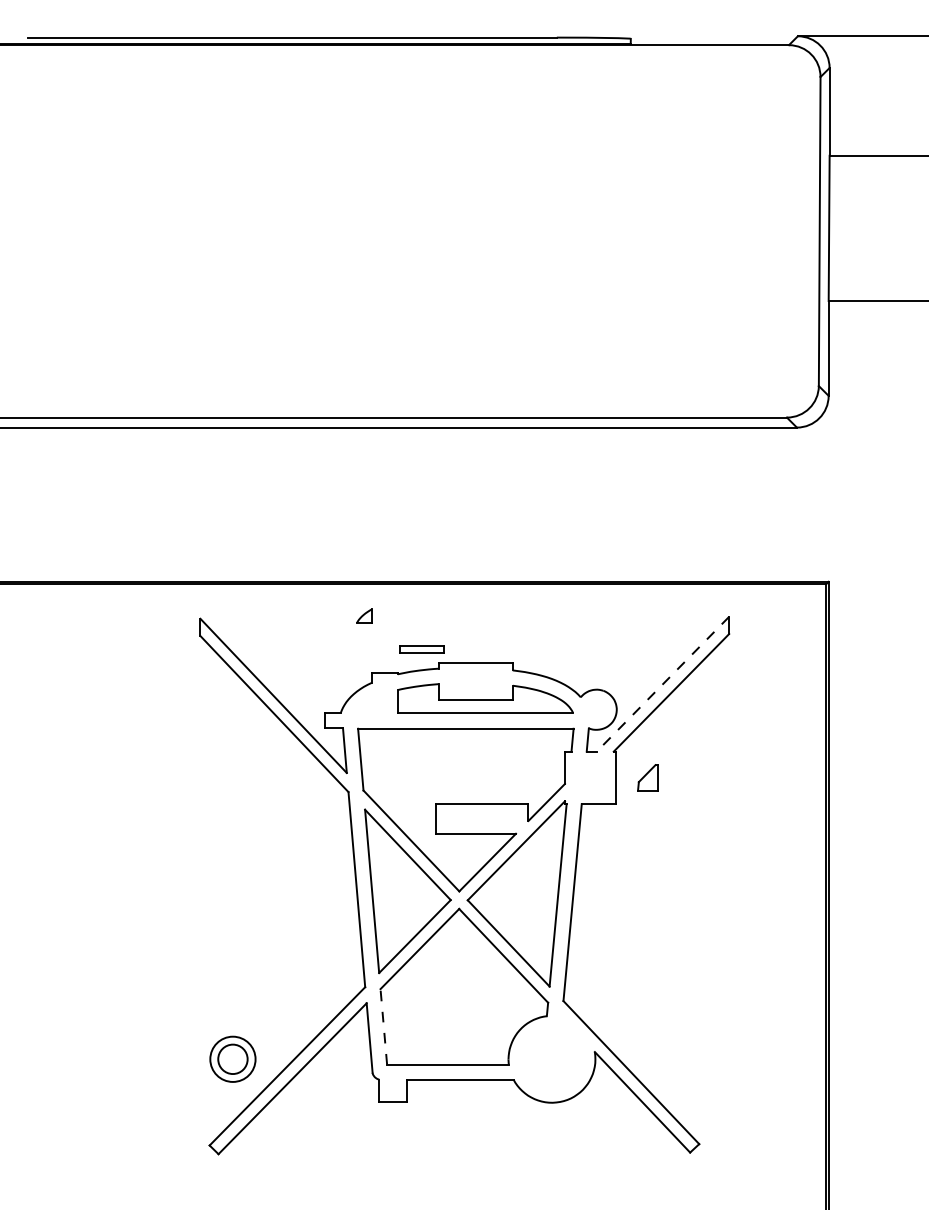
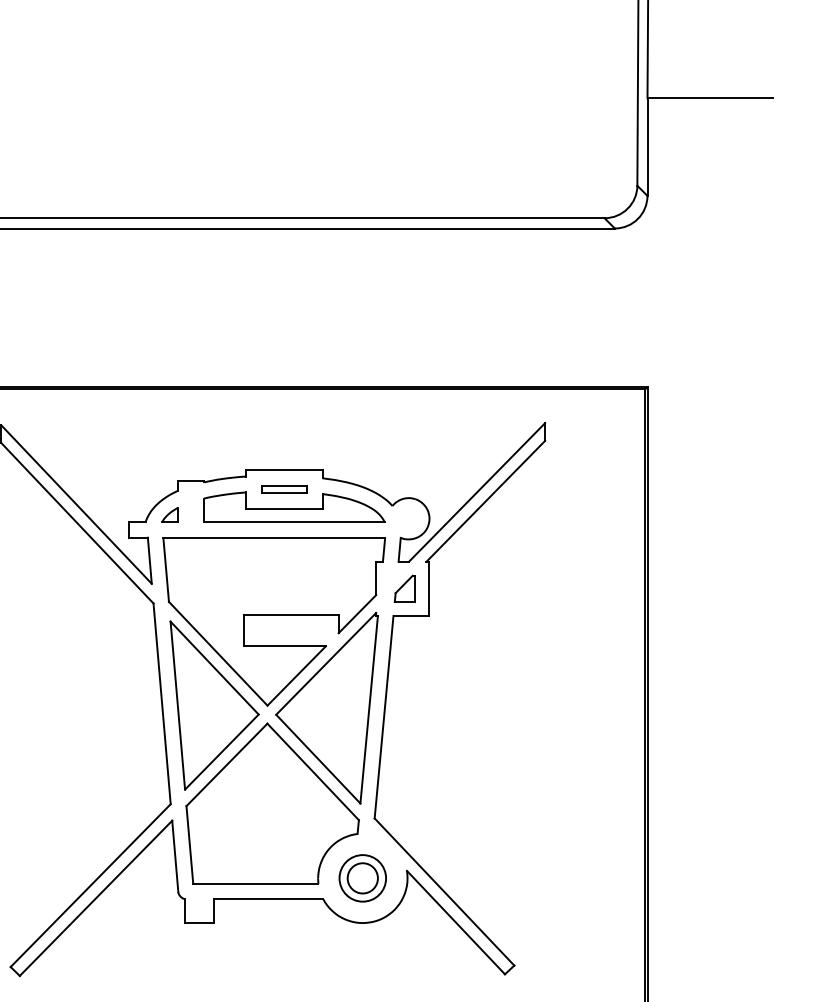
part: (364, 615) -> (169, 514), moved
part: (421, 649) -> (284, 489), moved
line: (662, 684) -> (476, 492), dashed -> solid
part: (647, 777) -> (404, 588), moved
line: (383, 1026) -> (189, 844), dashed -> solid
part: (232, 1058) -> (362, 877), moved

